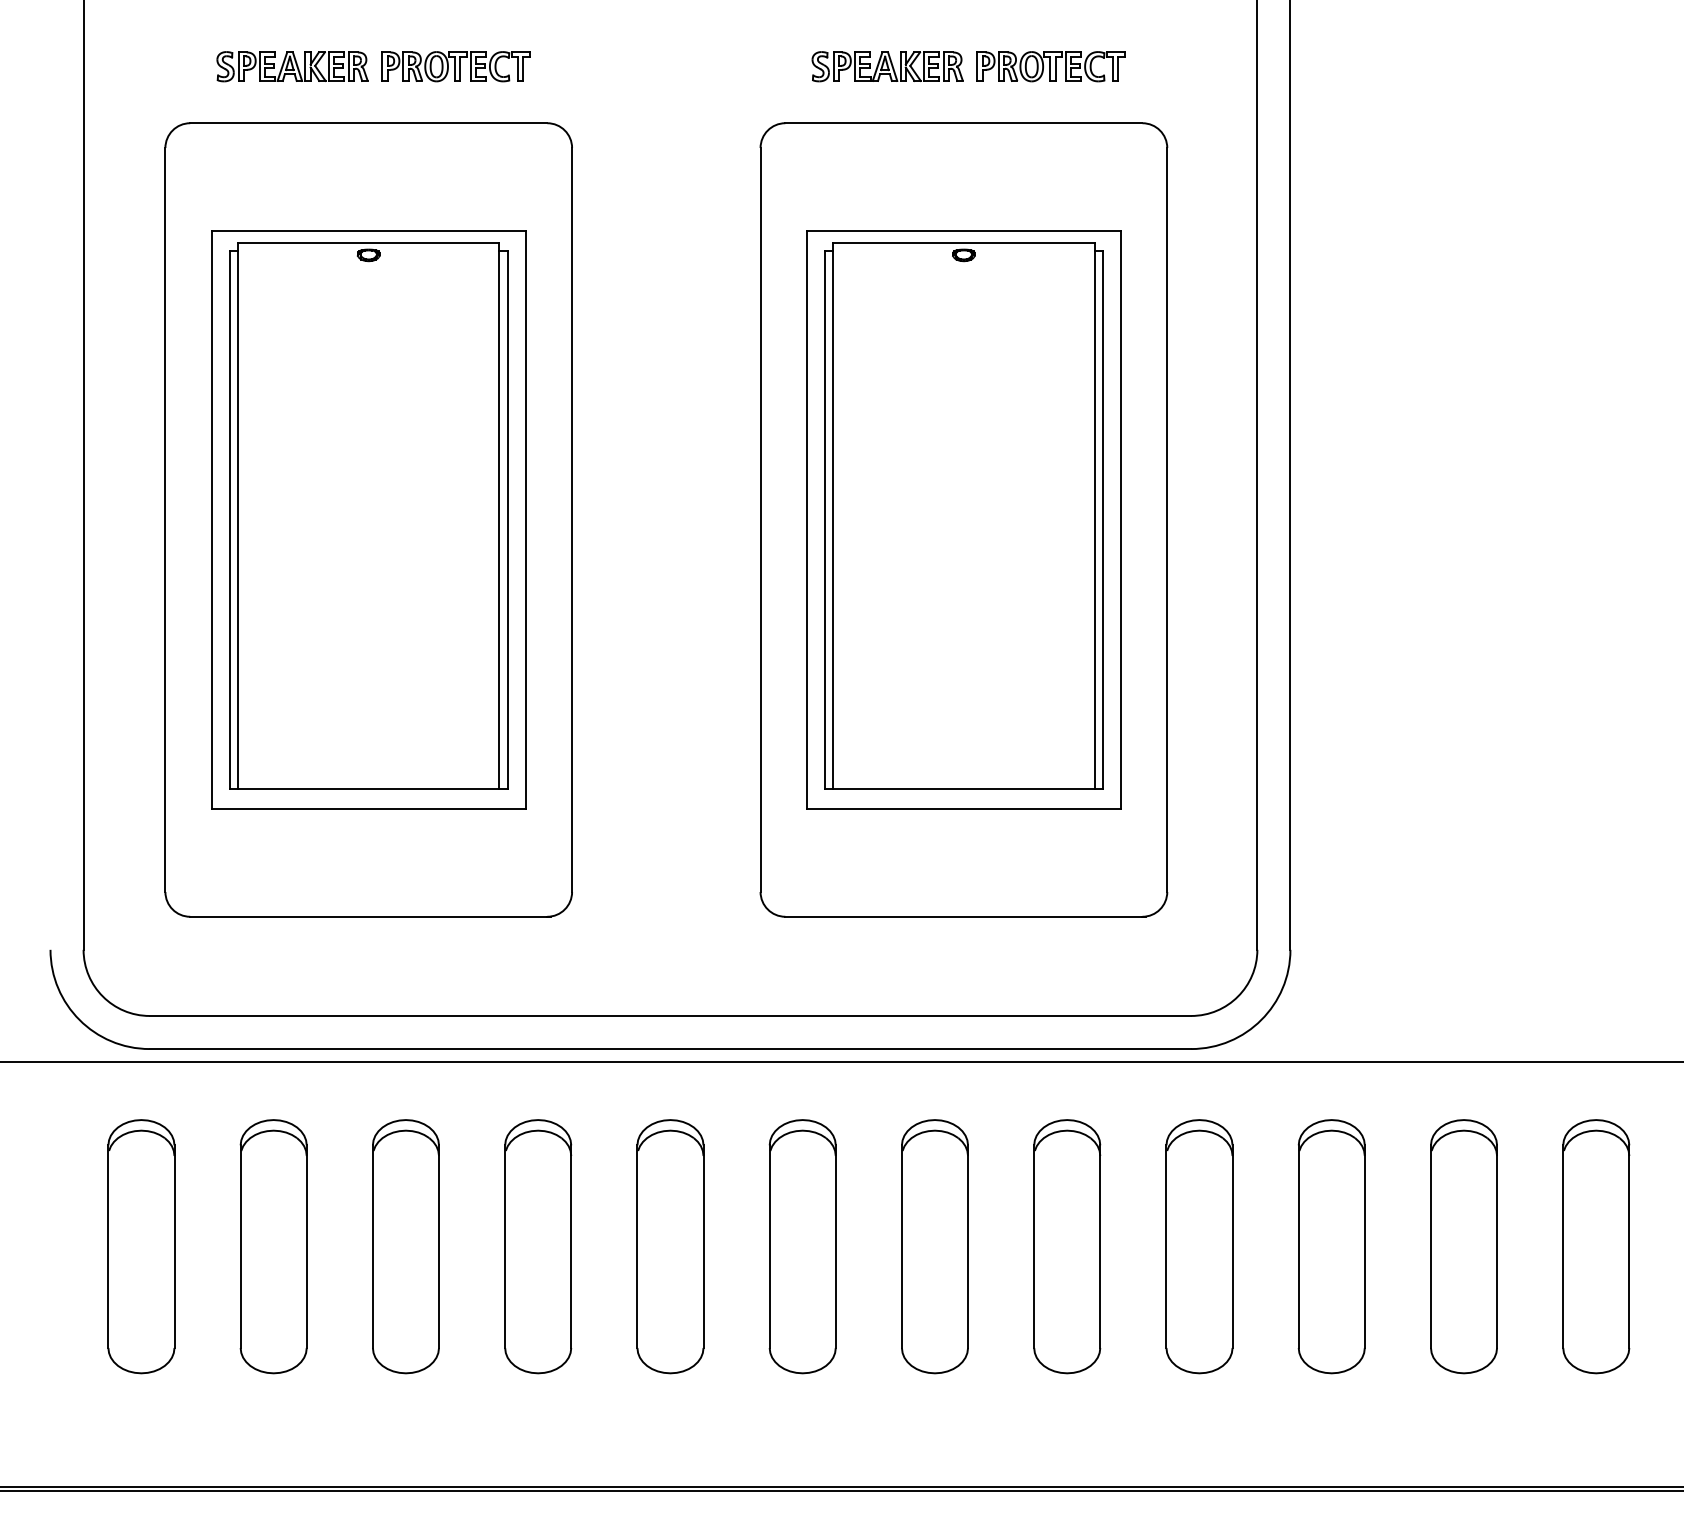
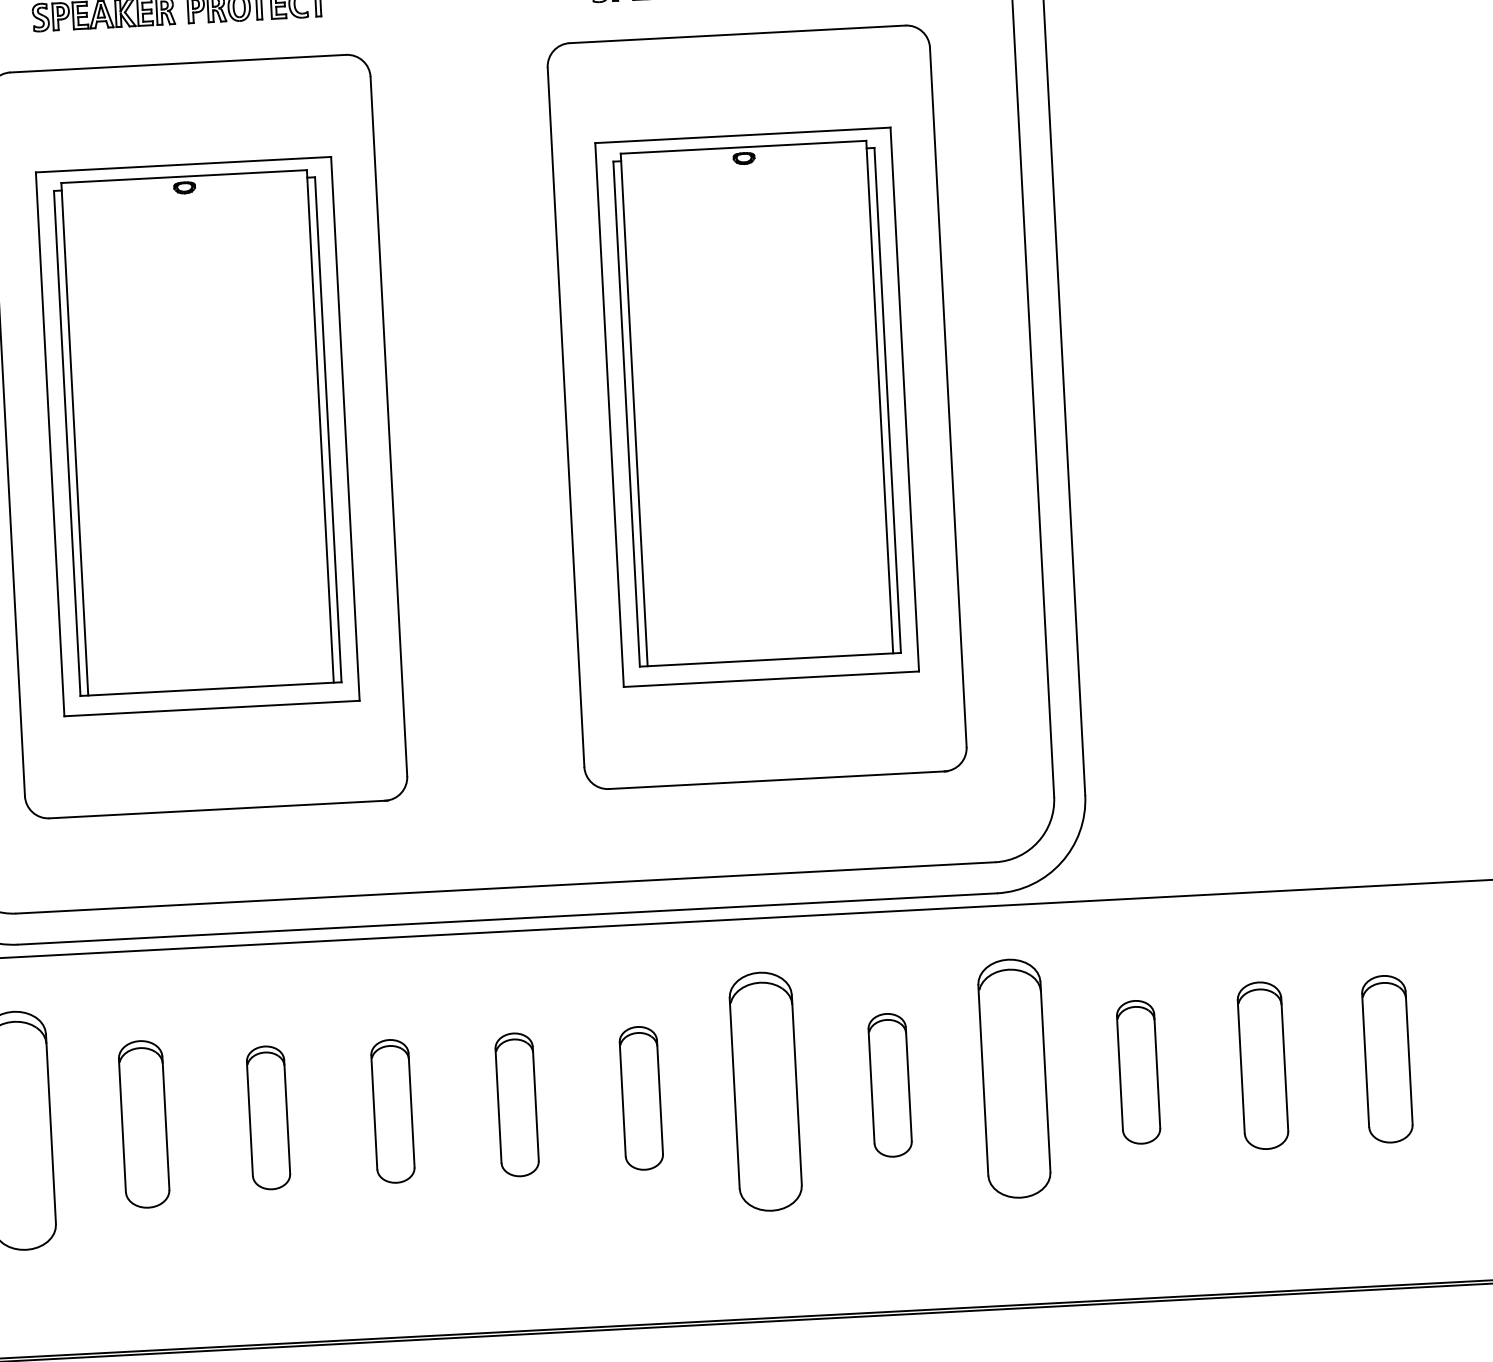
part: (273, 1246) -> (144, 1124), size x0.7
part: (405, 1246) -> (268, 1117), size x0.6
part: (538, 1246) -> (393, 1111), size x0.6
part: (670, 1246) -> (517, 1104), size x0.6
part: (802, 1246) -> (641, 1098), size x0.6
part: (1067, 1246) -> (890, 1085), size x0.6
part: (1331, 1246) -> (1138, 1072), size x0.6
part: (1463, 1246) -> (1262, 1065), size x0.7
part: (1596, 1246) -> (1387, 1058), size x0.7

